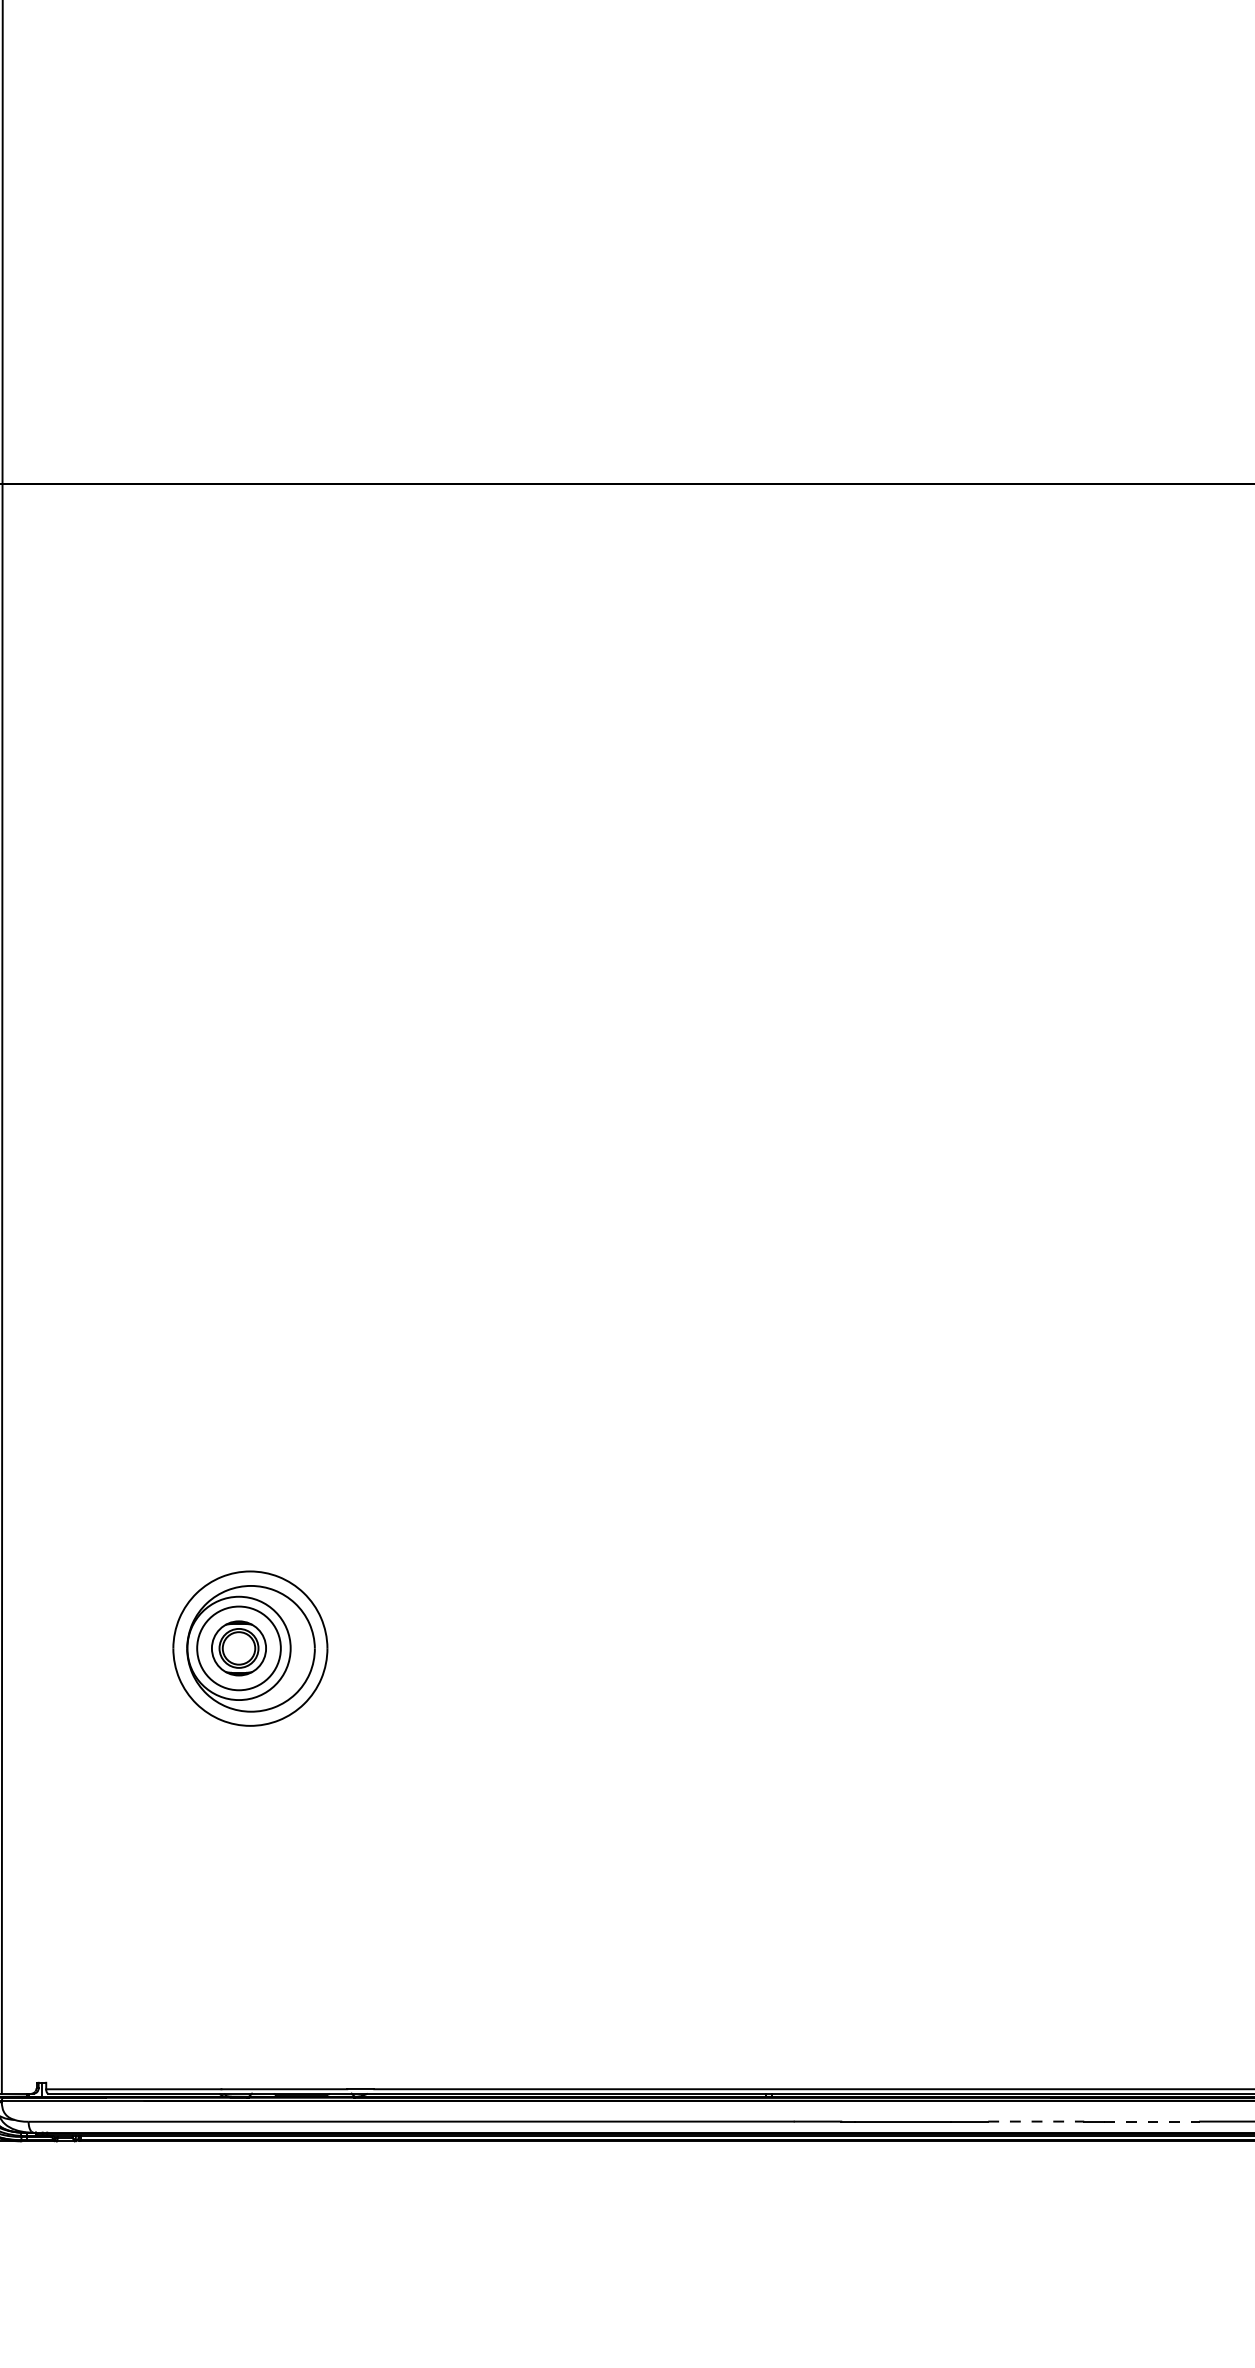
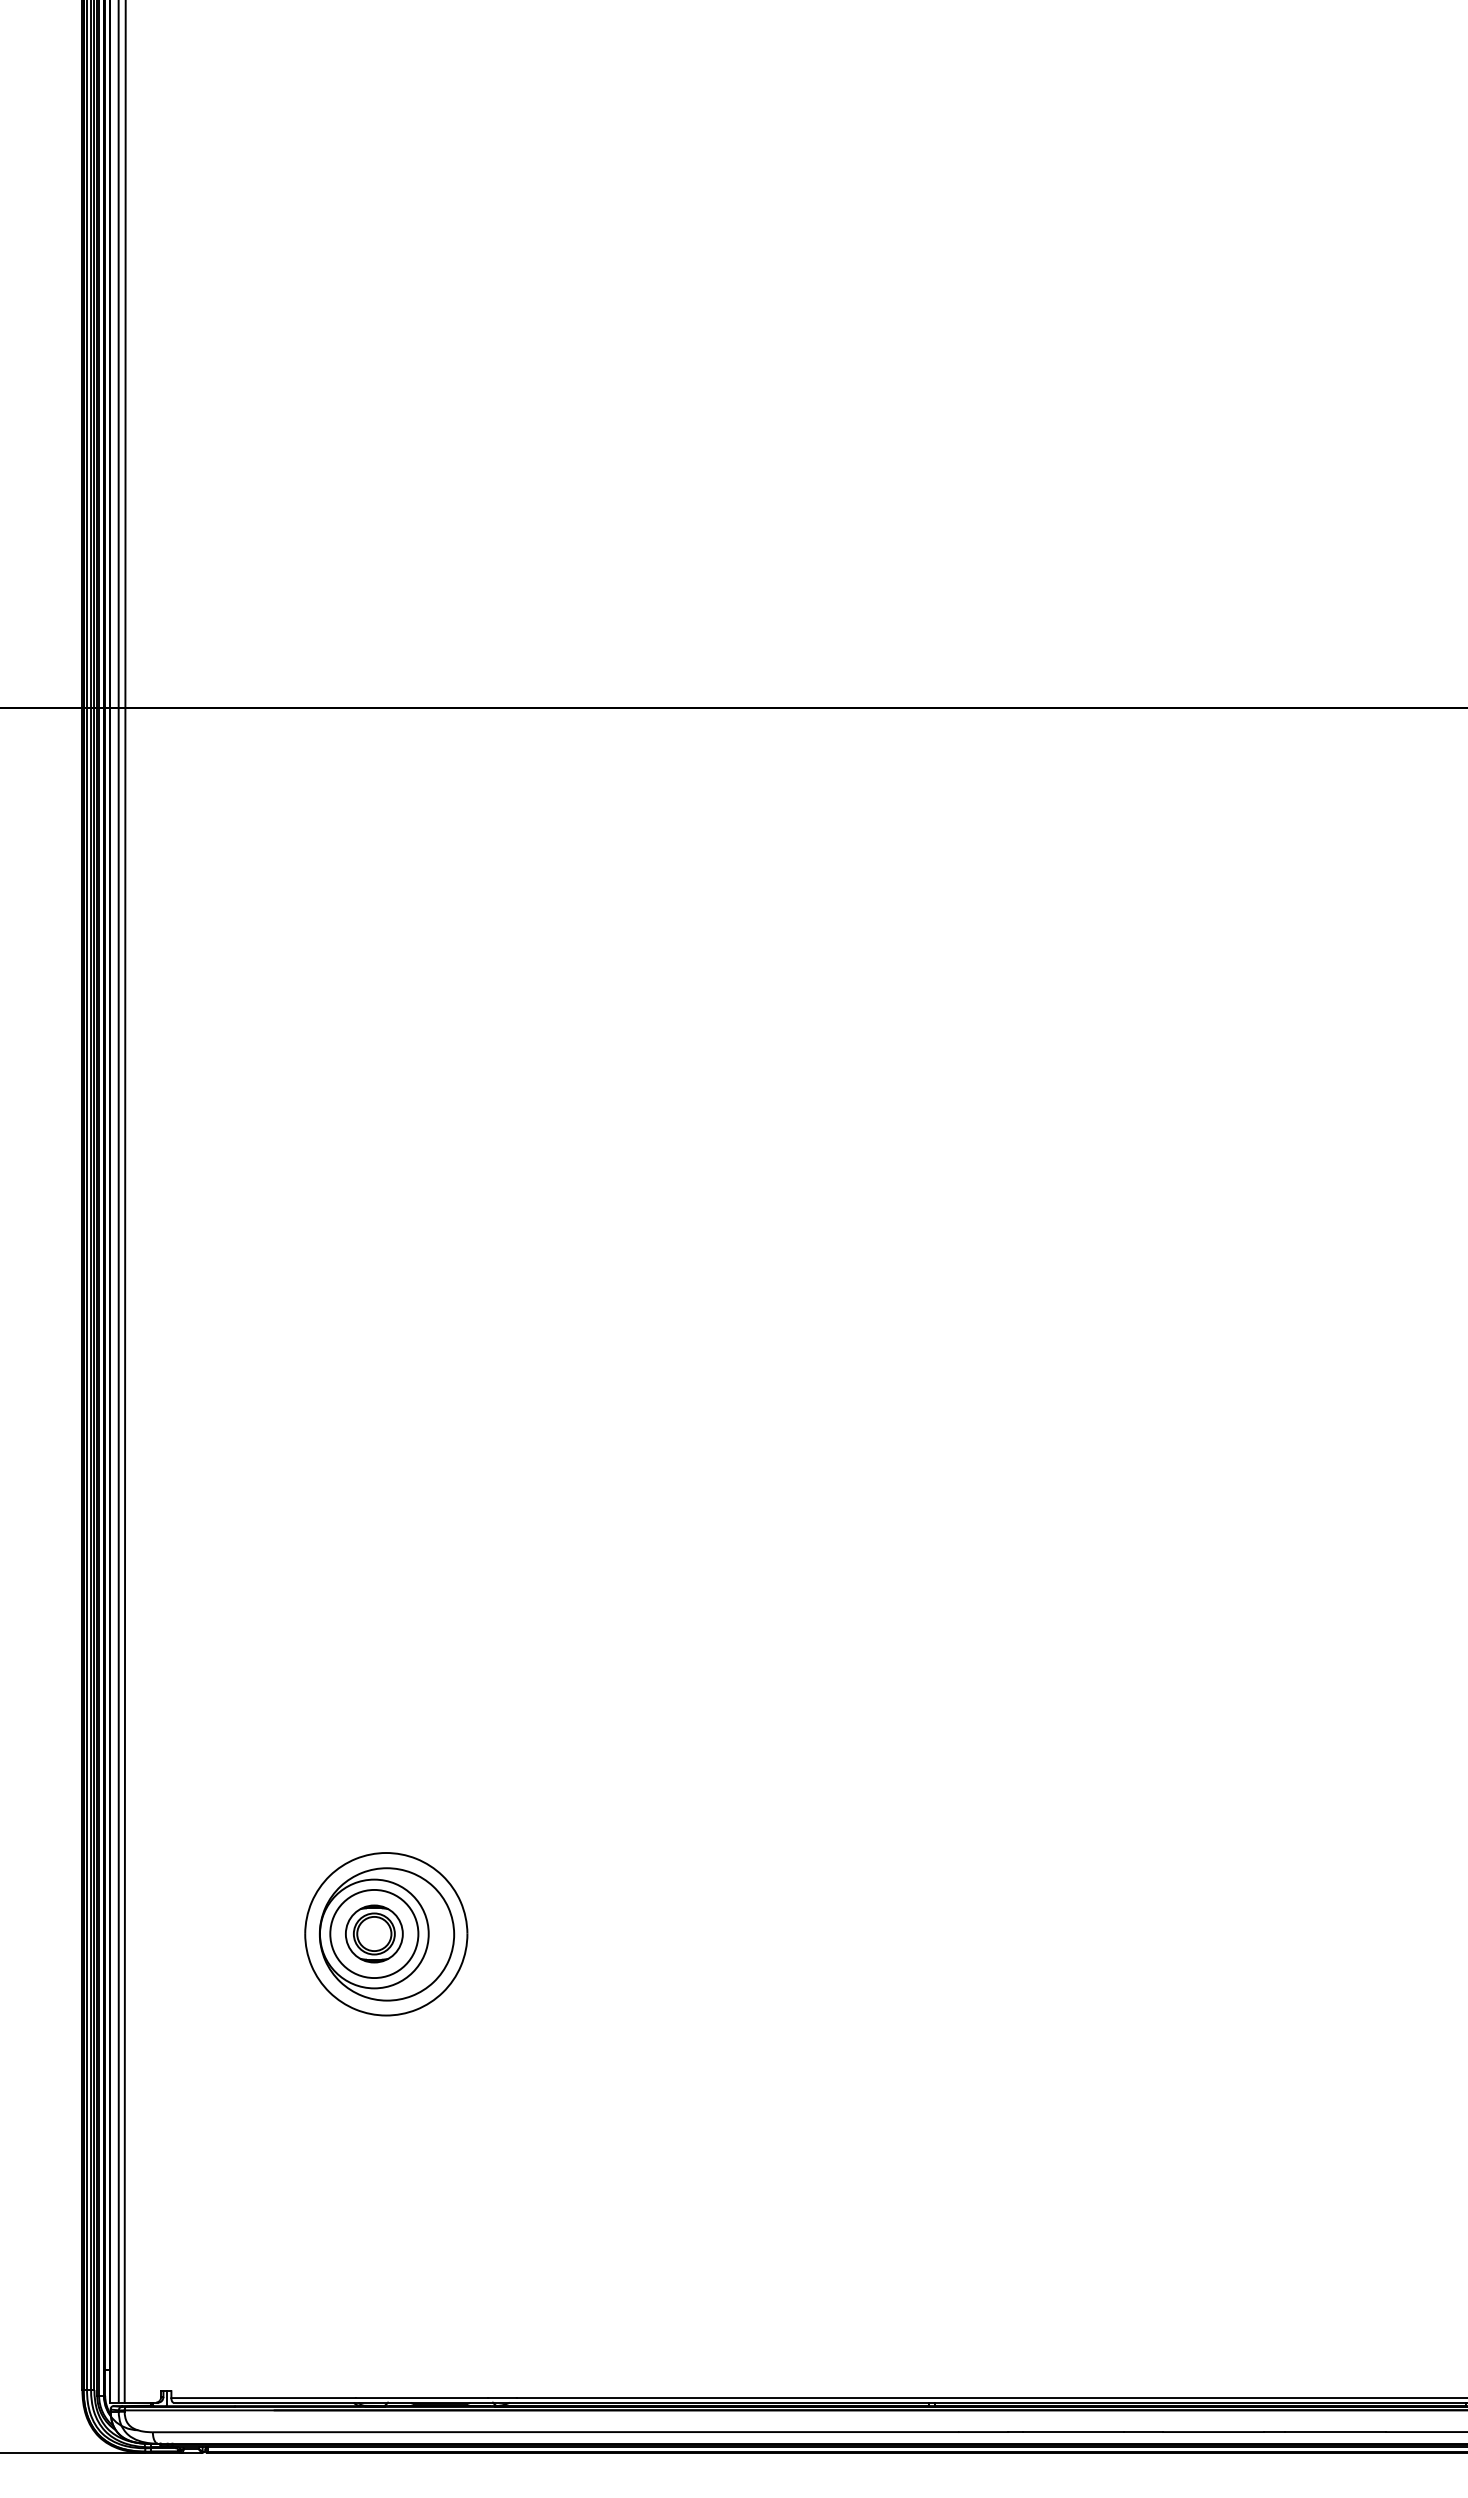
line: (1037, 2122) -> (1214, 2432), dashed -> solid
line: (1153, 2122) -> (1336, 2432), dashed -> solid

